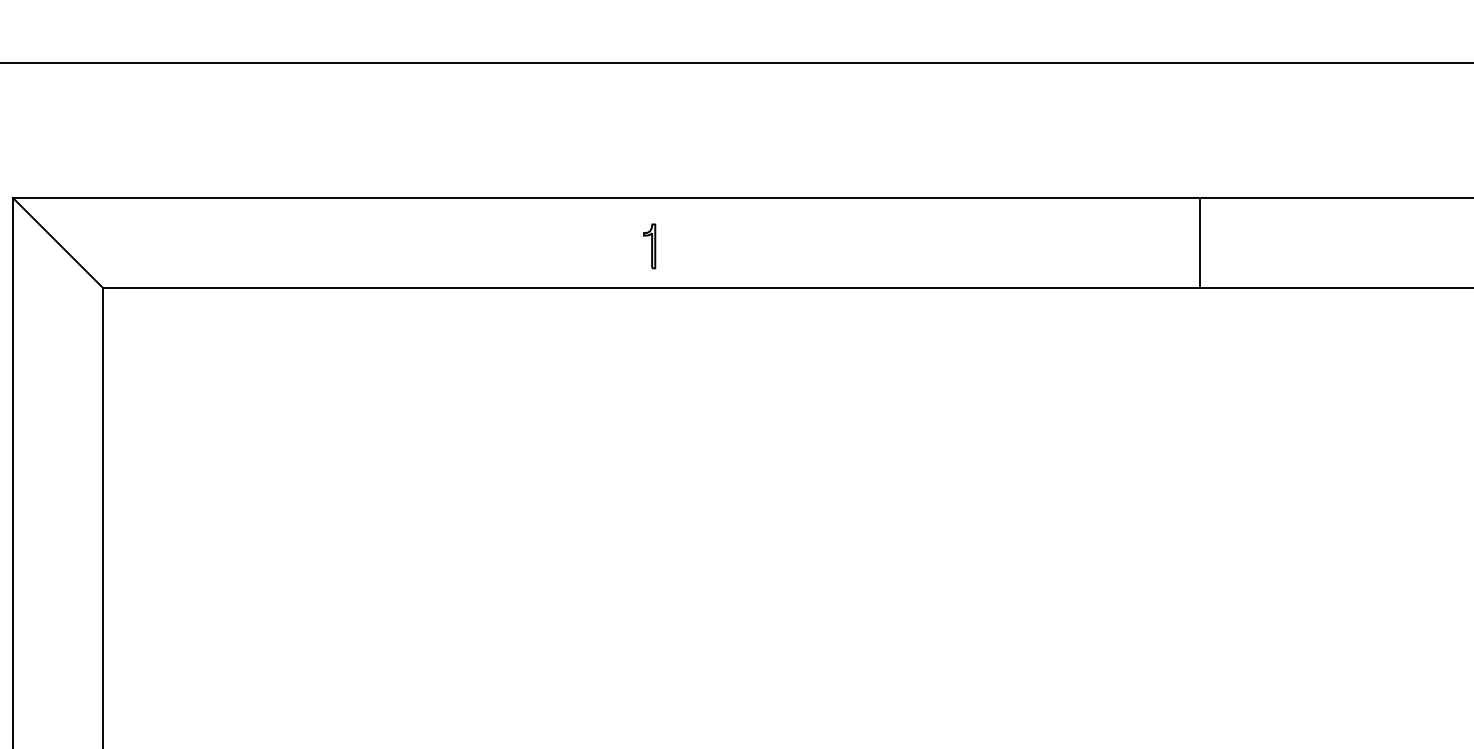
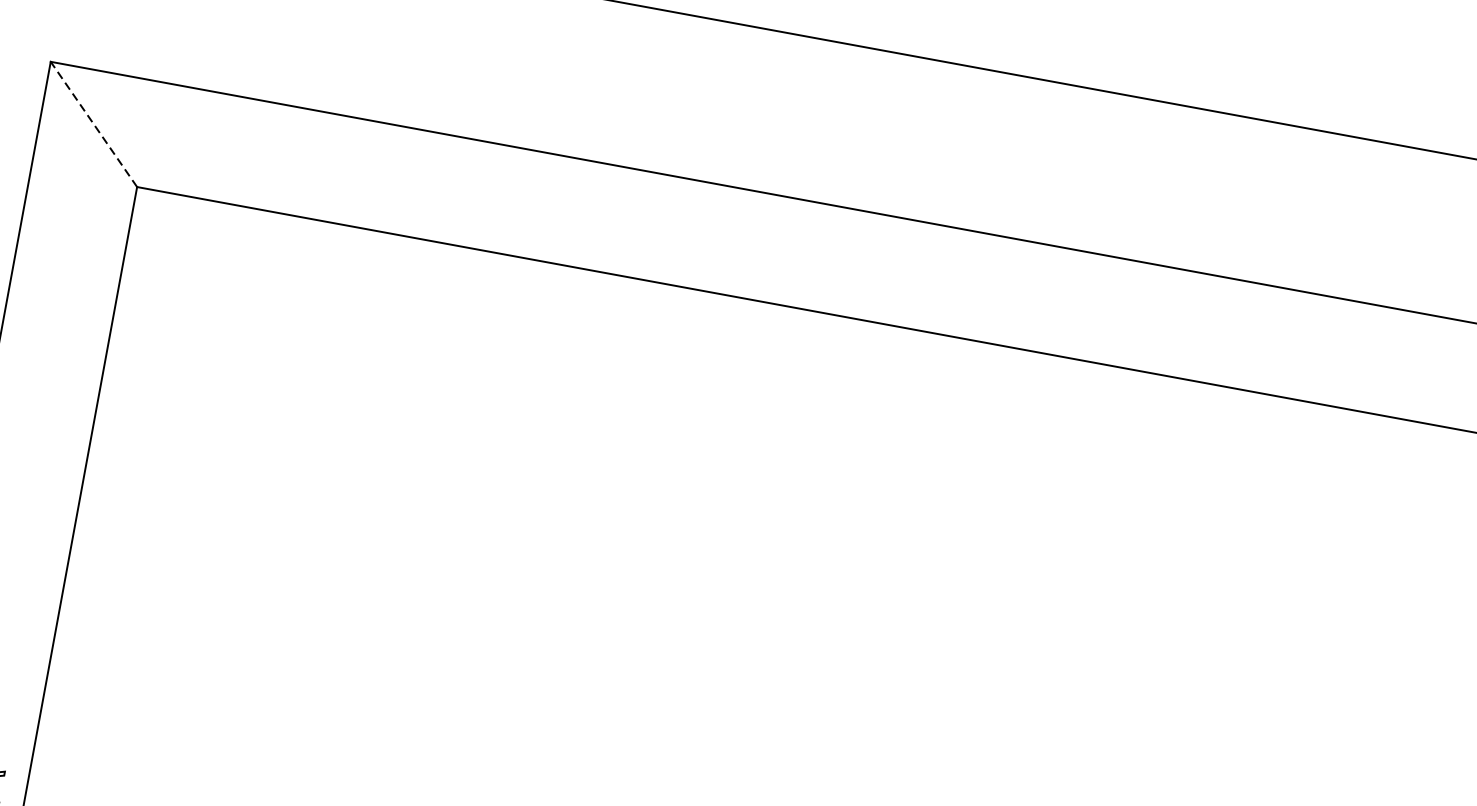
line: (57, 242) -> (93, 123), solid -> dashed
line: (1199, 242) -> (1436, 370), removed
part: (649, 246) -> (788, 256), removed

